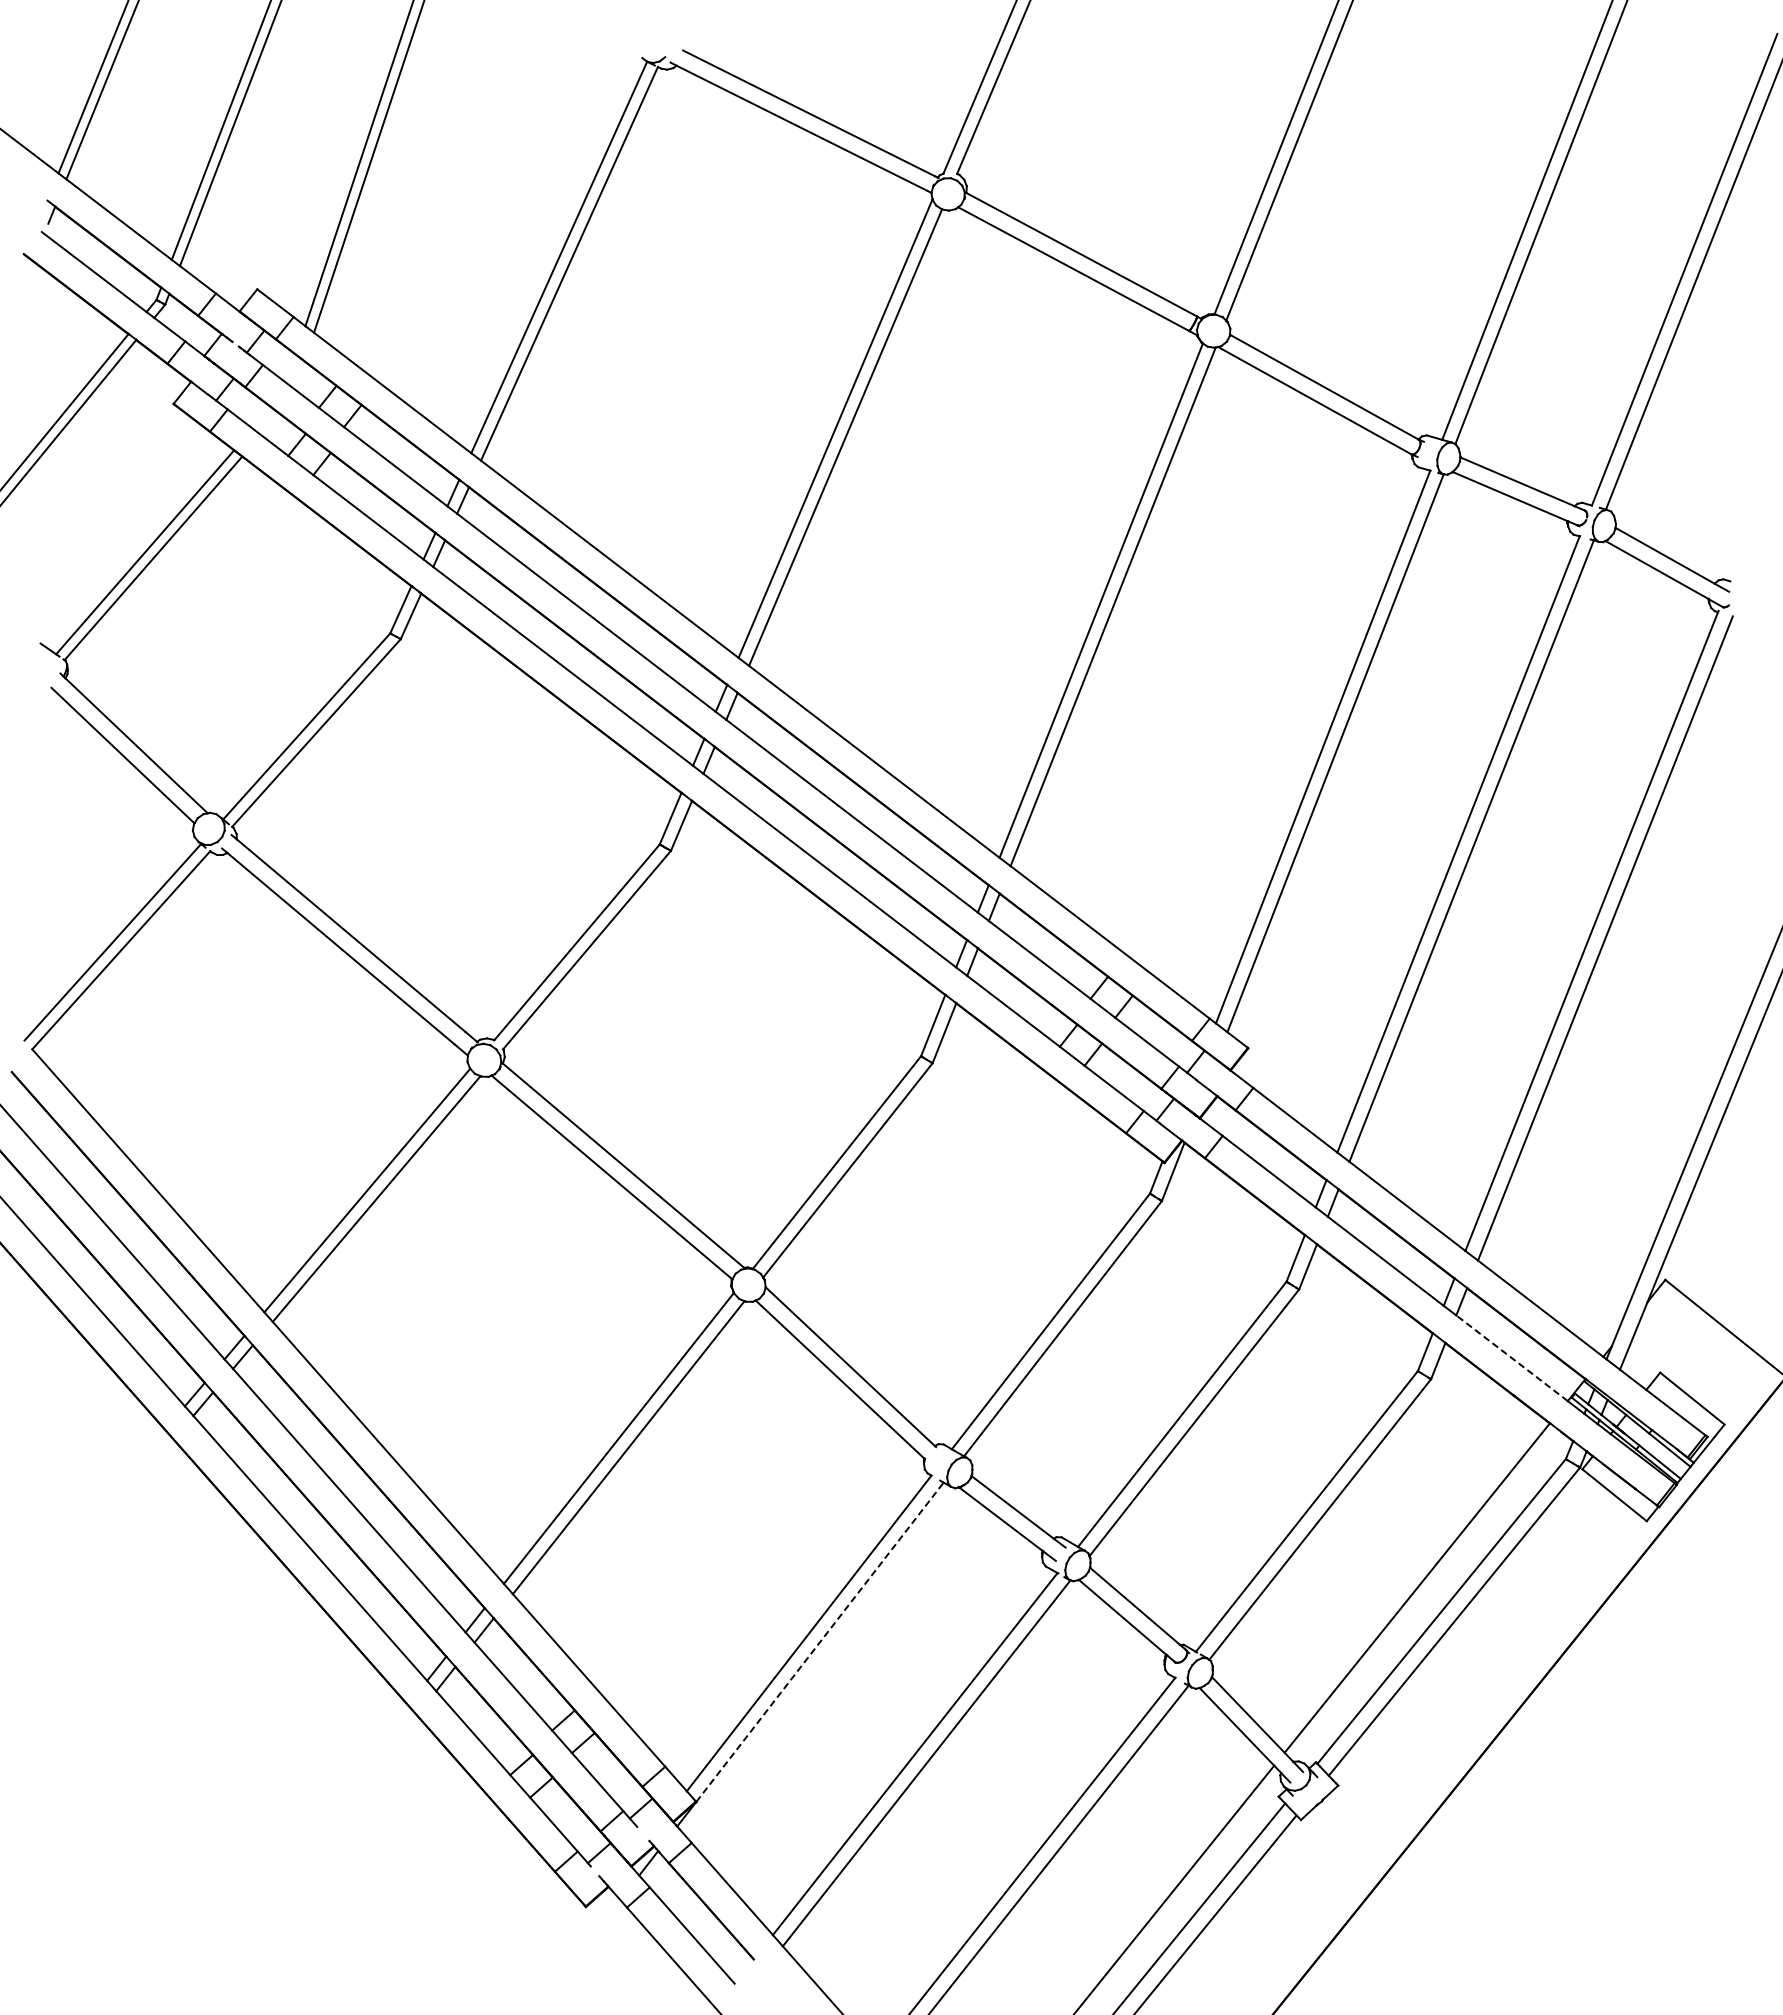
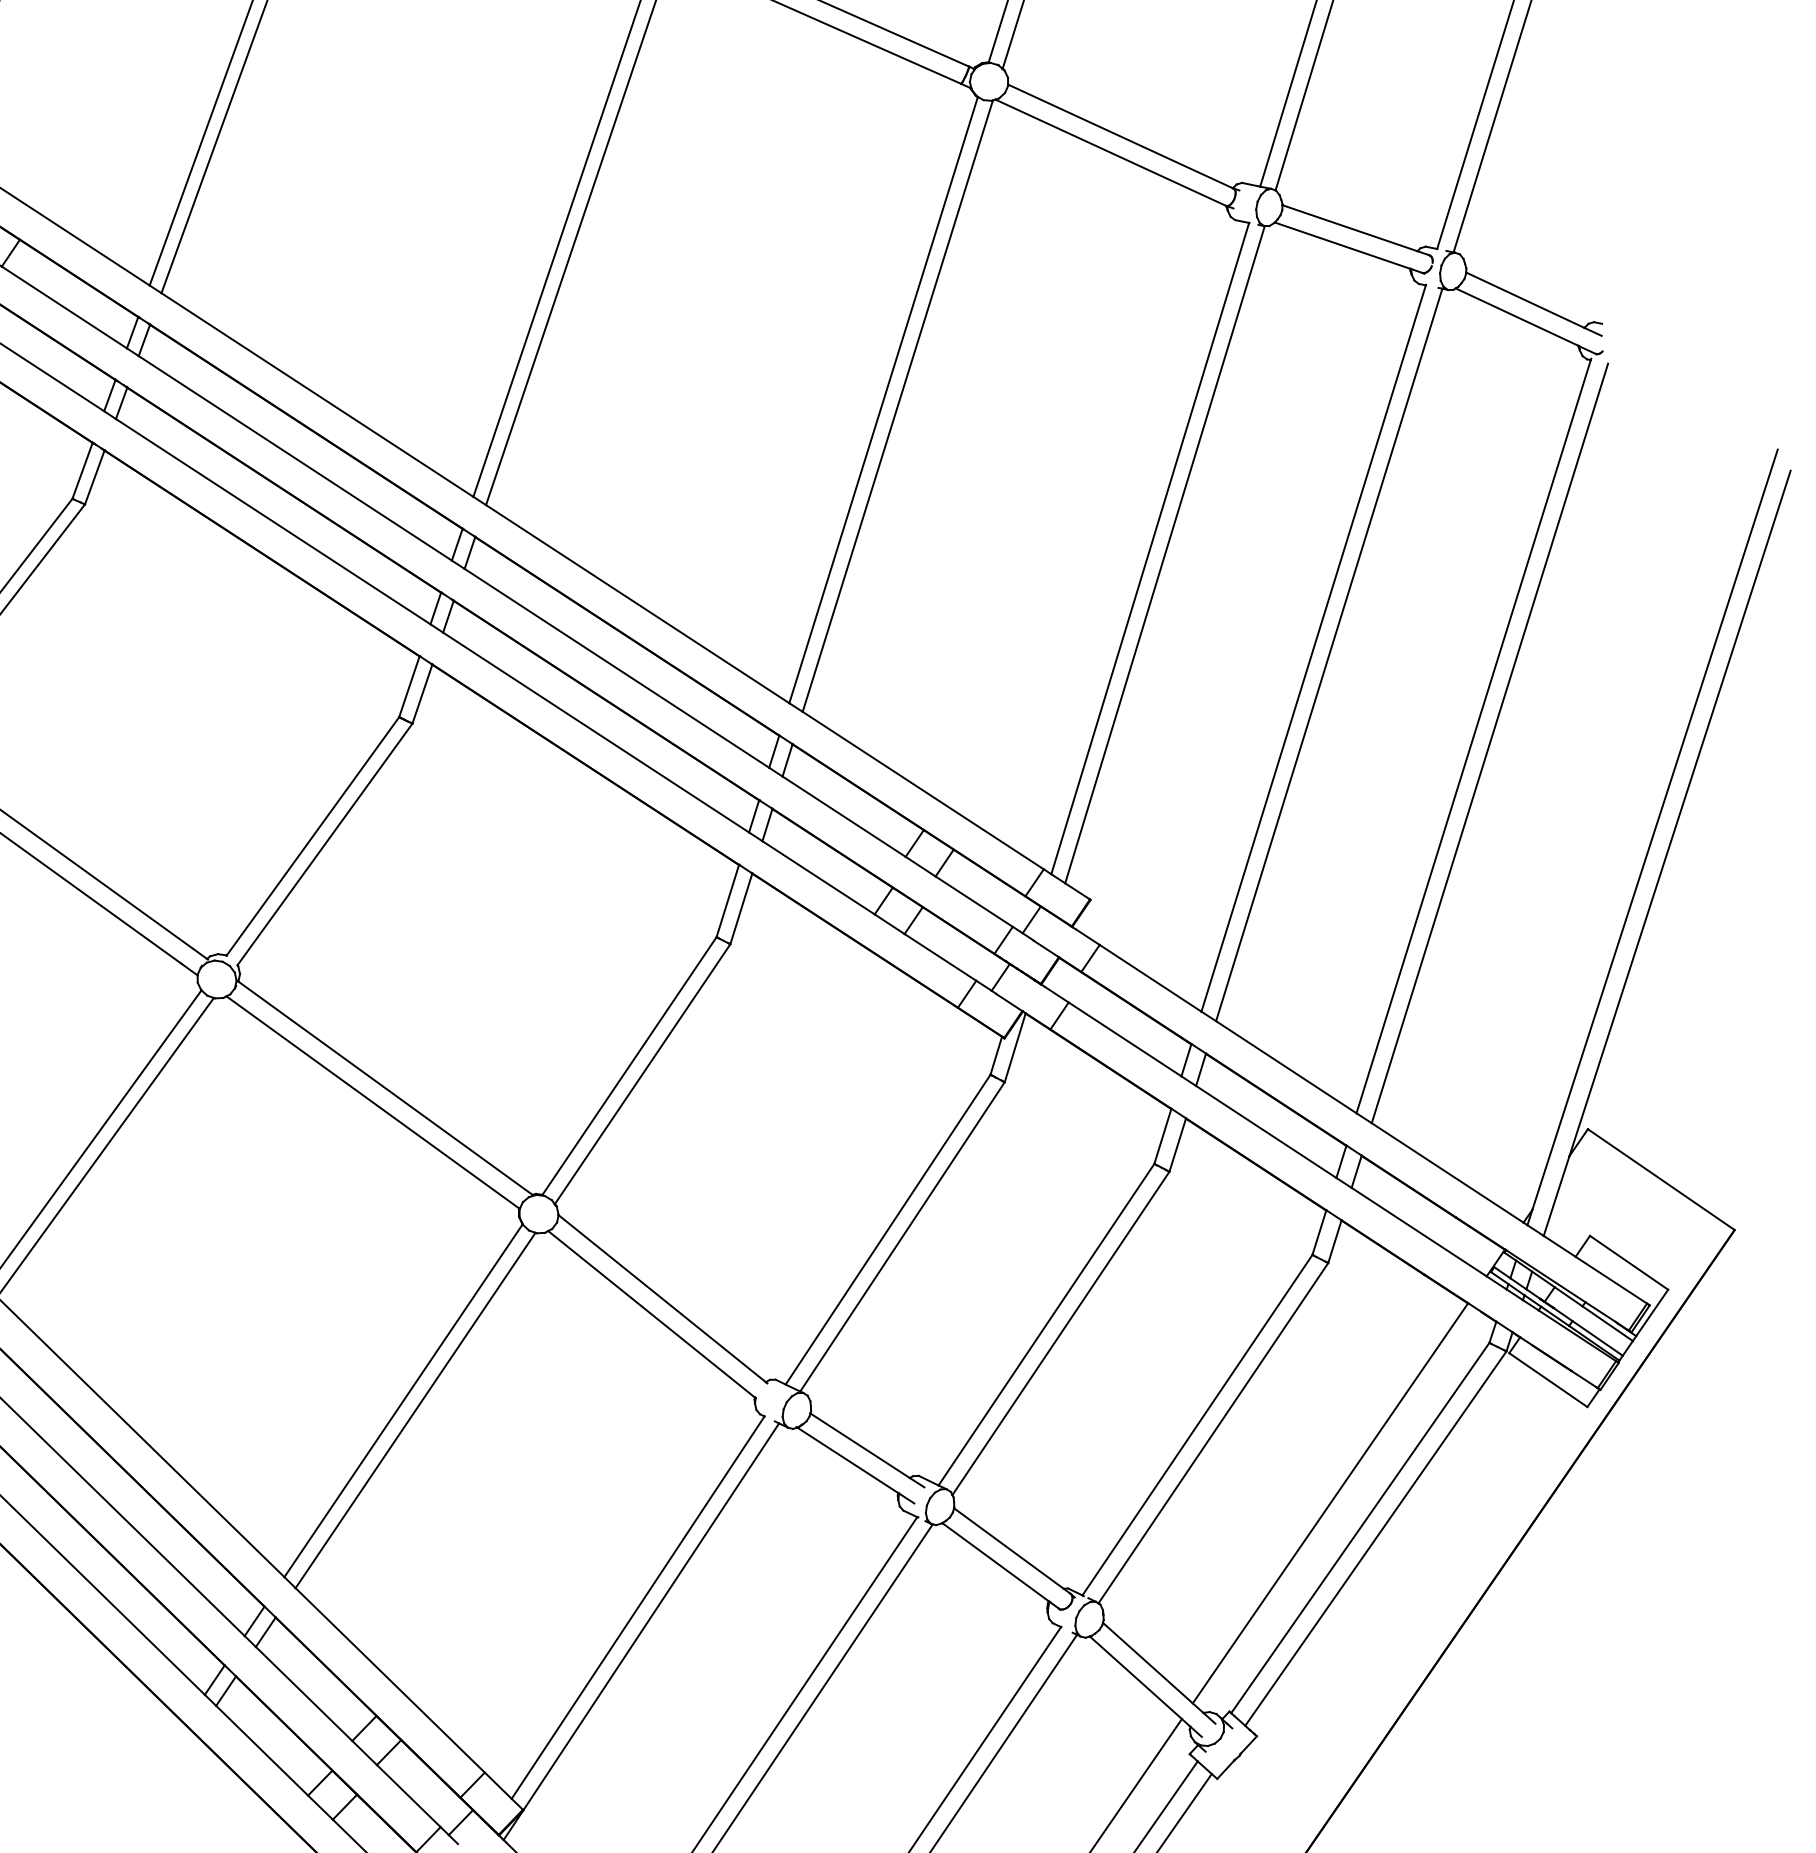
line: (1511, 1357) -> (1418, 1231), dashed -> solid
line: (819, 1642) -> (650, 1617), dashed -> solid

